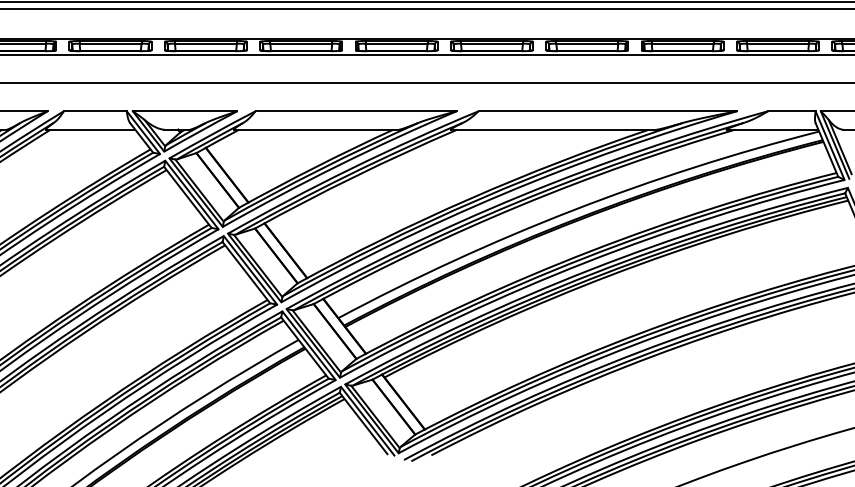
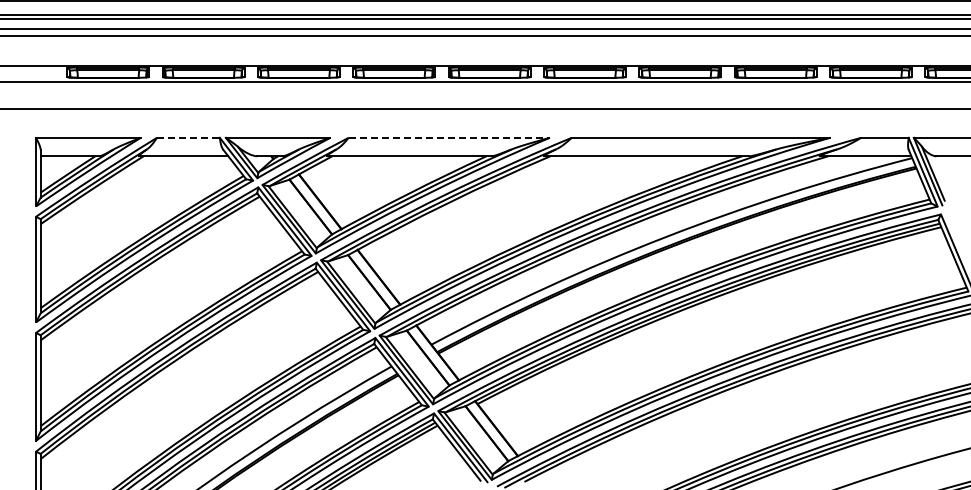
line: (95, 110) -> (188, 137), solid -> dashed
line: (356, 110) -> (449, 137), solid -> dashed

